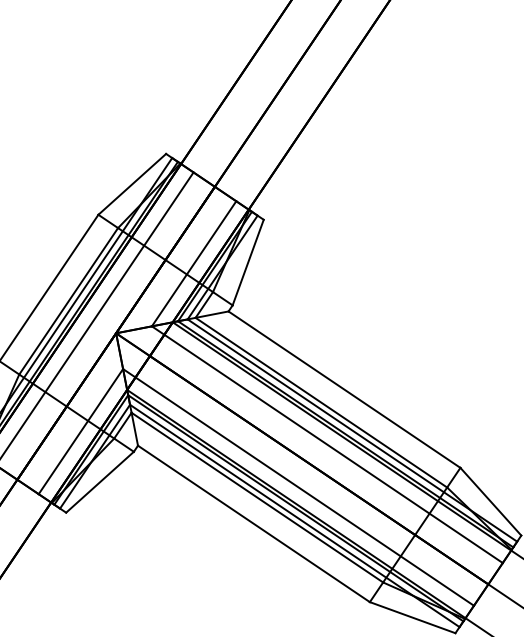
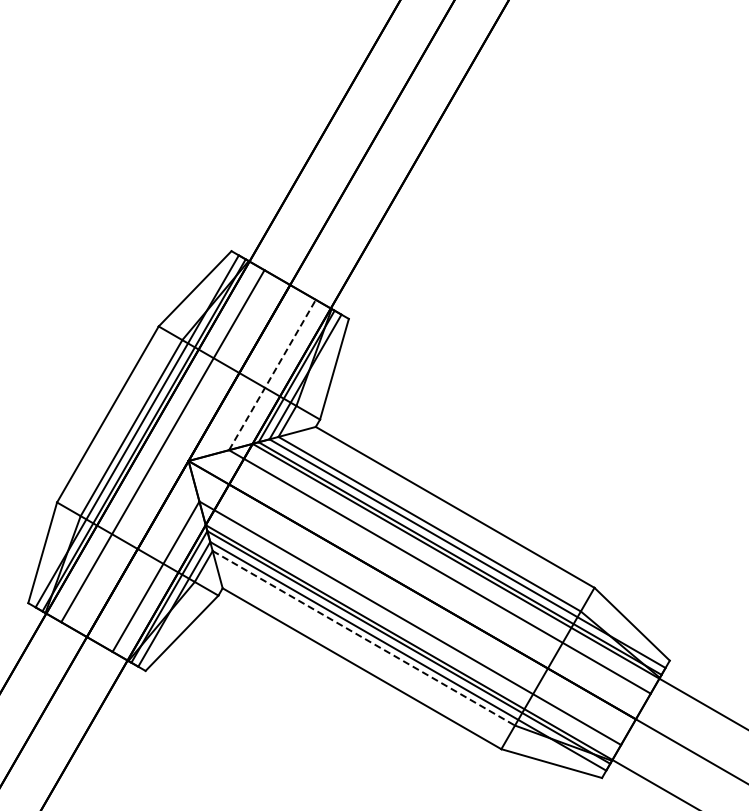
line: (194, 264) -> (272, 375), solid -> dashed
line: (257, 497) -> (363, 638), solid -> dashed

